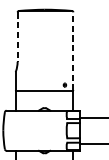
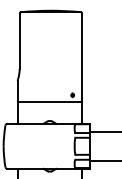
line: (17, 37) -> (19, 41), dashed -> solid
line: (73, 51) -> (82, 57), dashed -> solid

